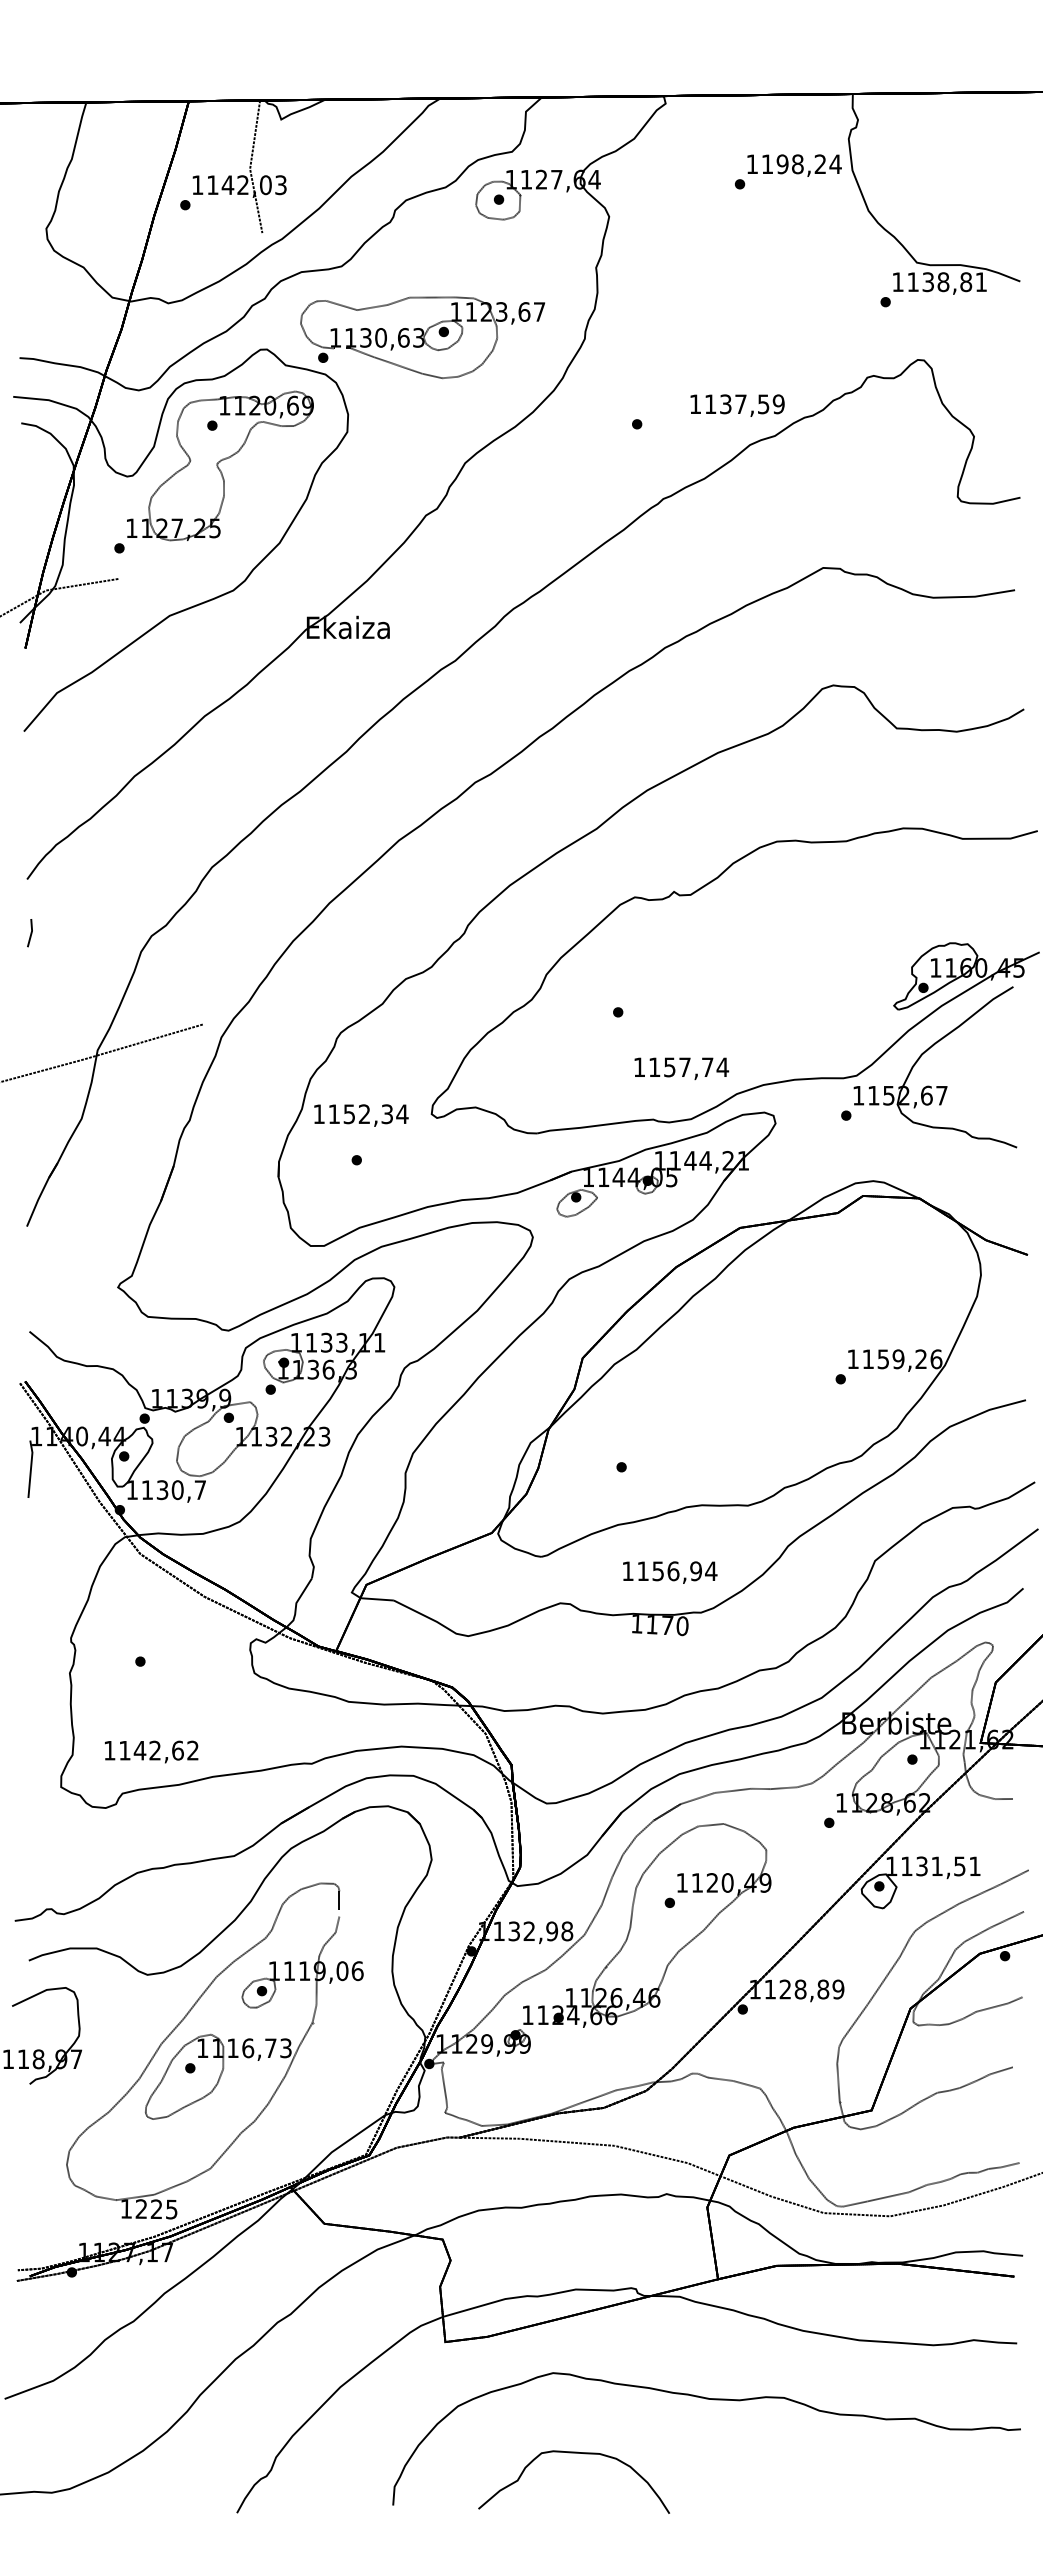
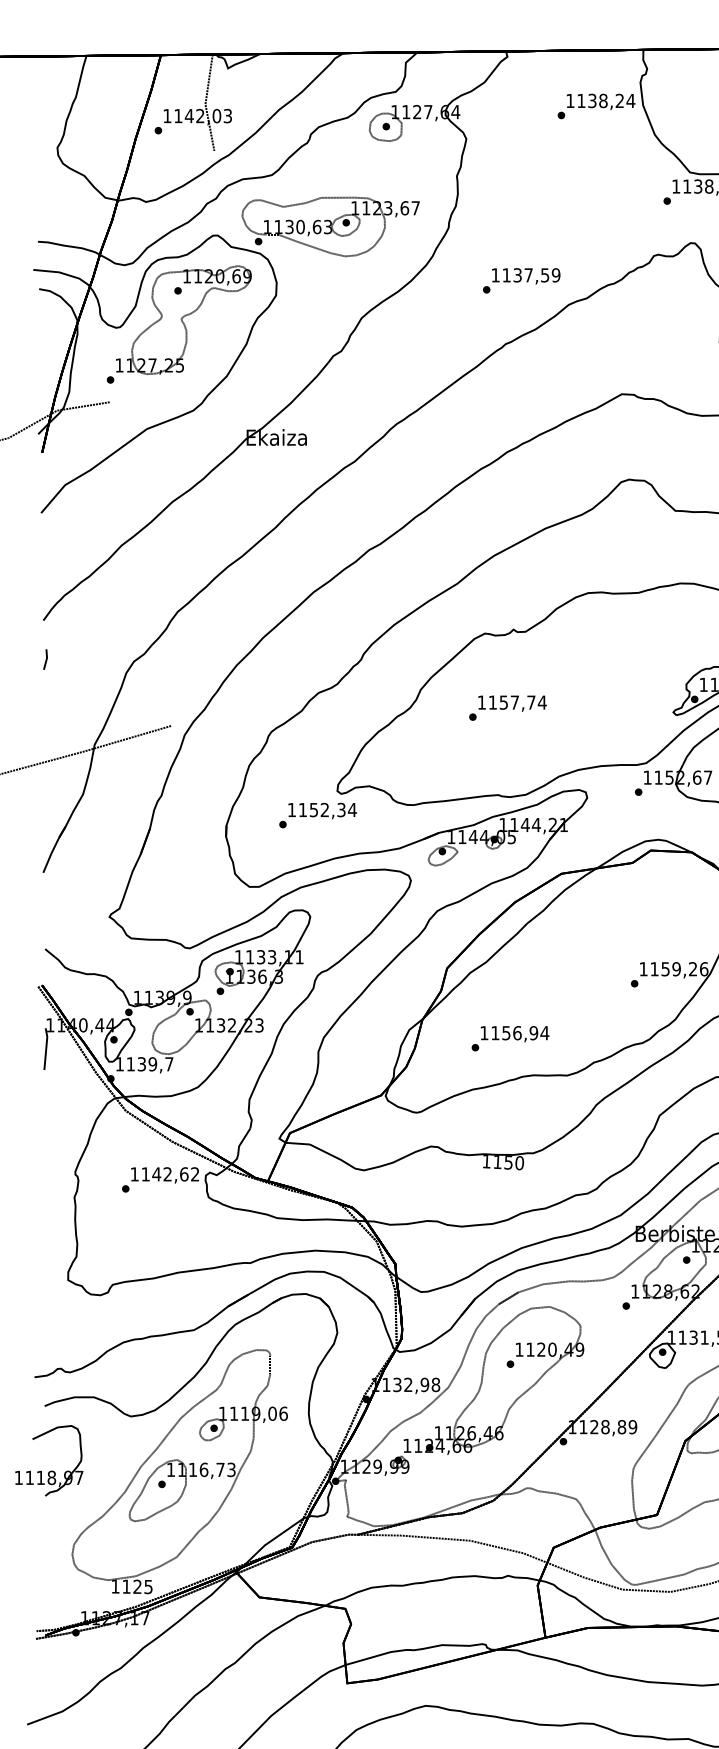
text: (782, 164) -> (592, 101), 1198,24 -> 1138,24
text: (737, 405) -> (526, 276), moved
text: (681, 1068) -> (512, 703), moved
text: (361, 1115) -> (322, 810), moved
text: (177, 1490) -> (152, 1064), 1130,7 -> 1139,7
text: (670, 1572) -> (515, 1034), moved
text: (667, 1625) -> (508, 1162), 1170 -> 1150
text: (151, 1751) -> (165, 1175), moved
text: (140, 2208) -> (125, 1586), 1225 -> 1125

